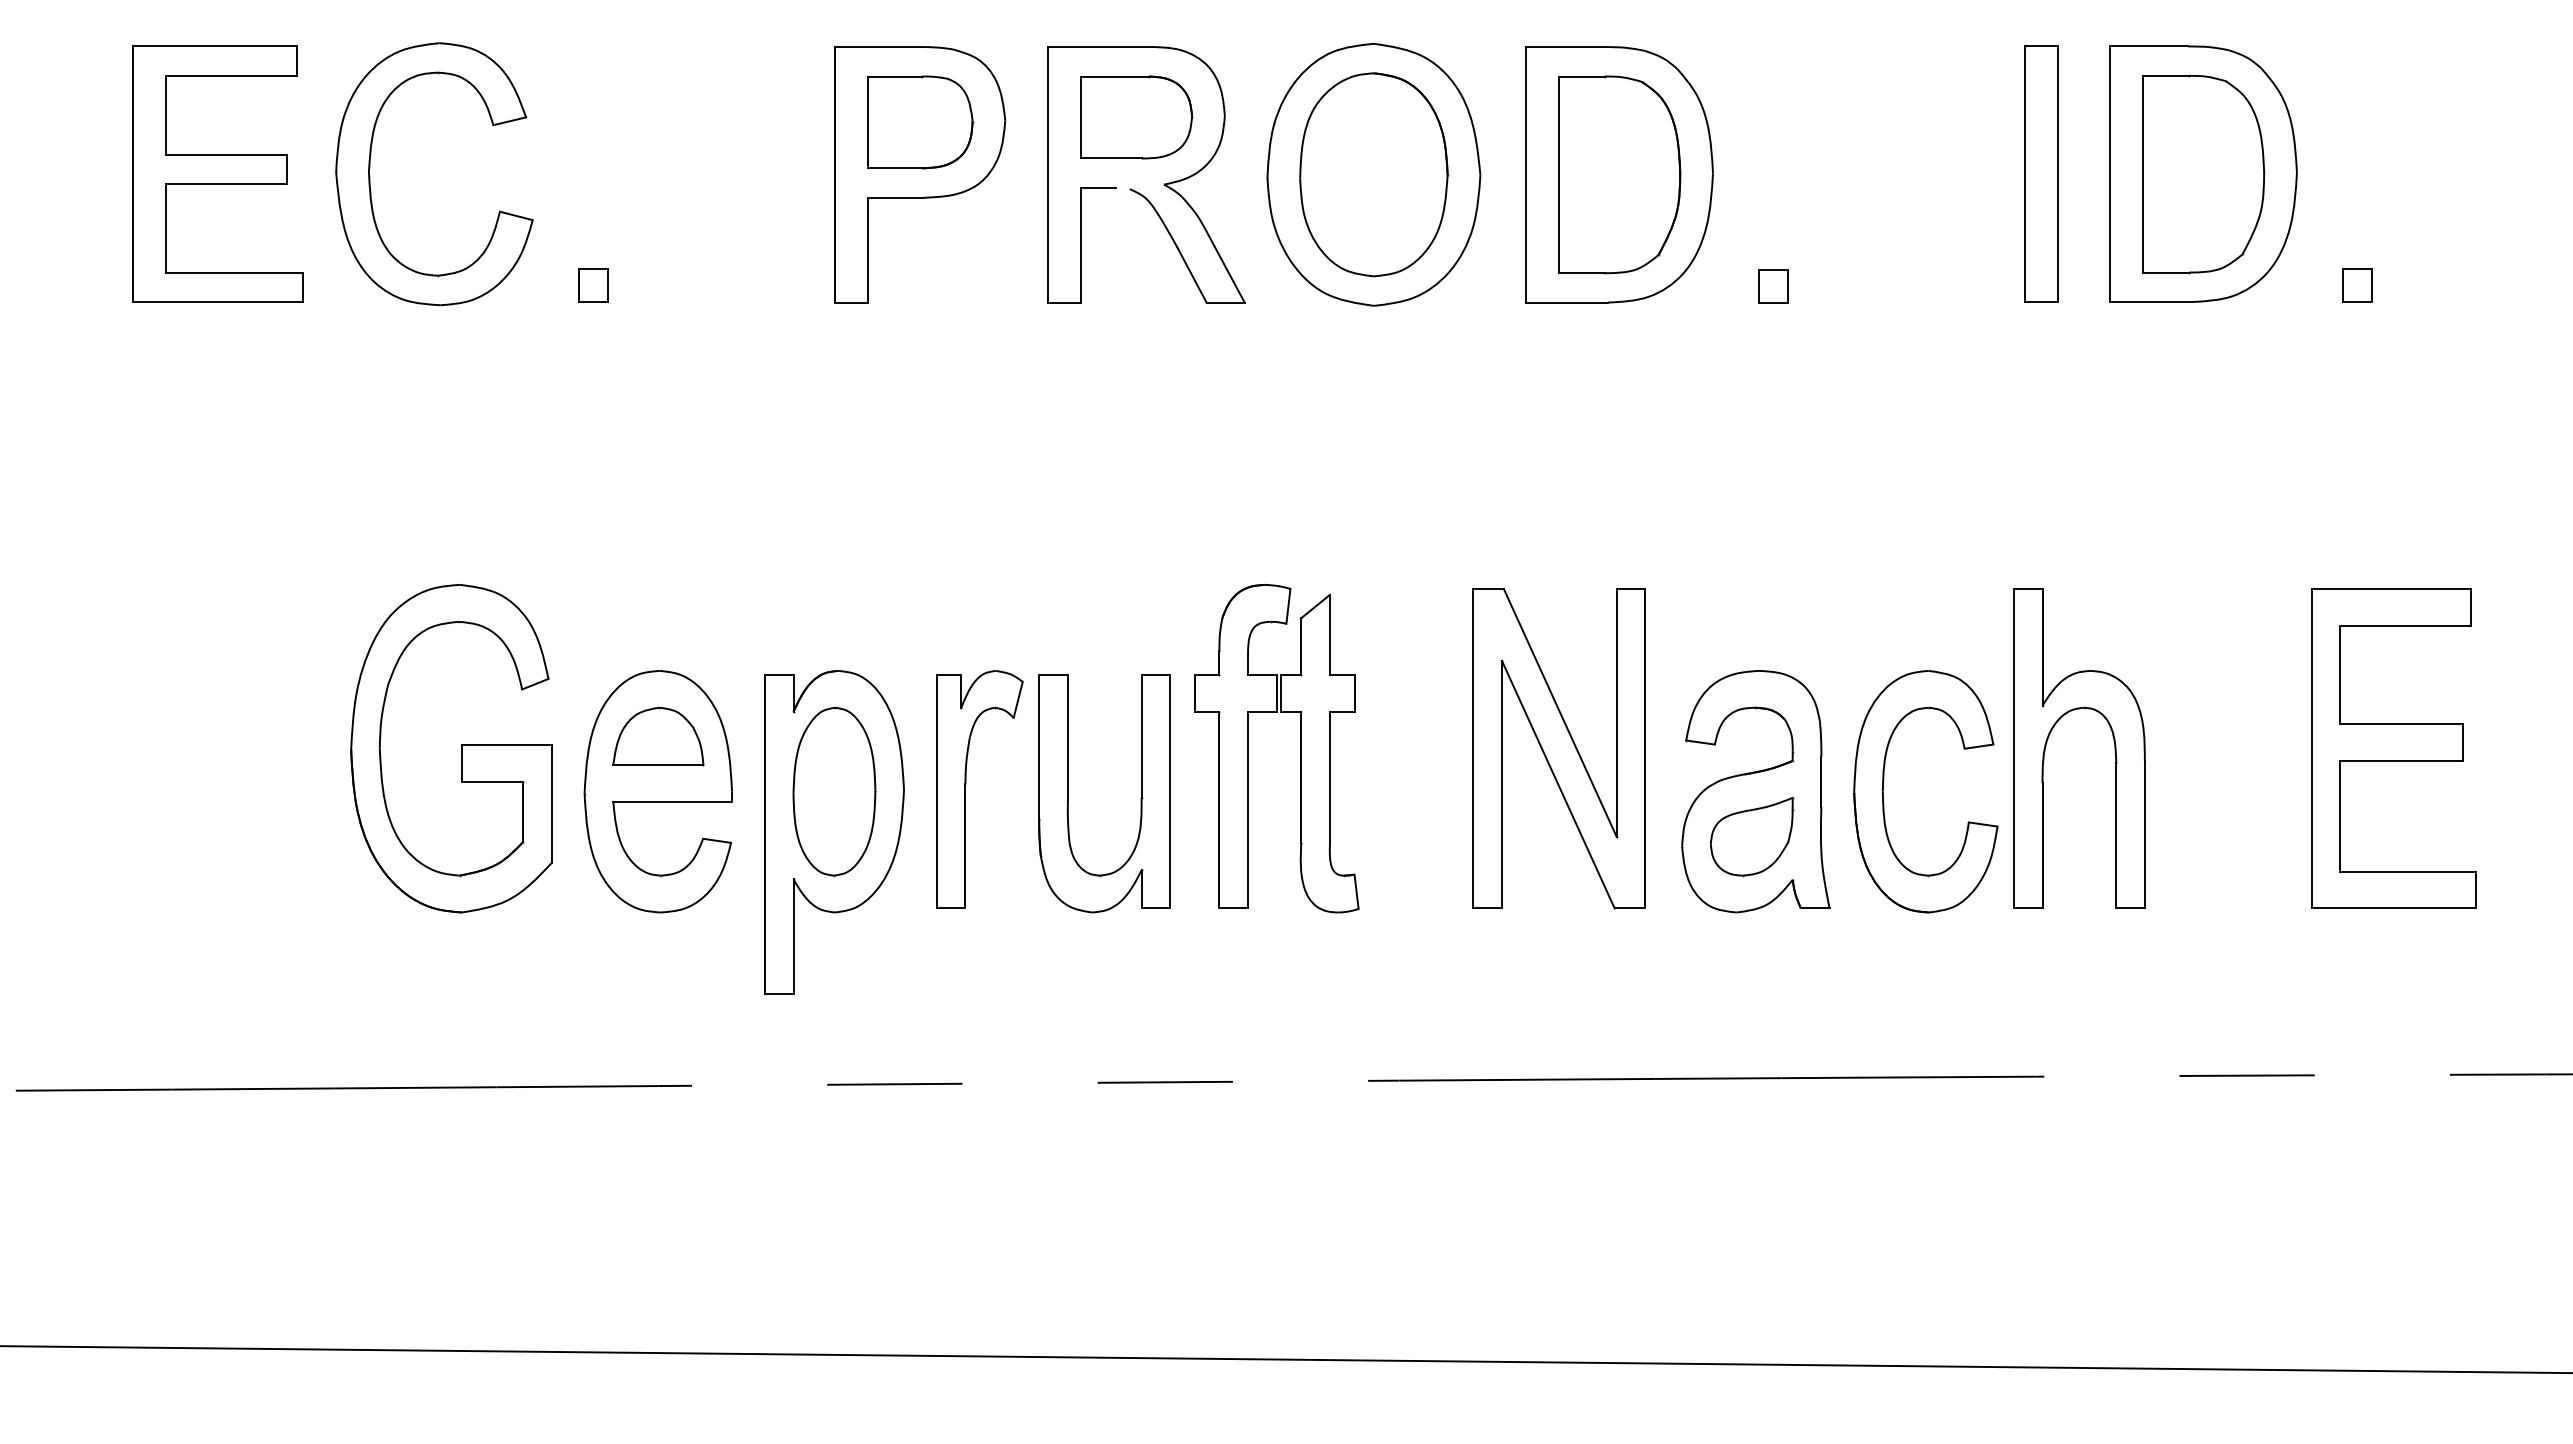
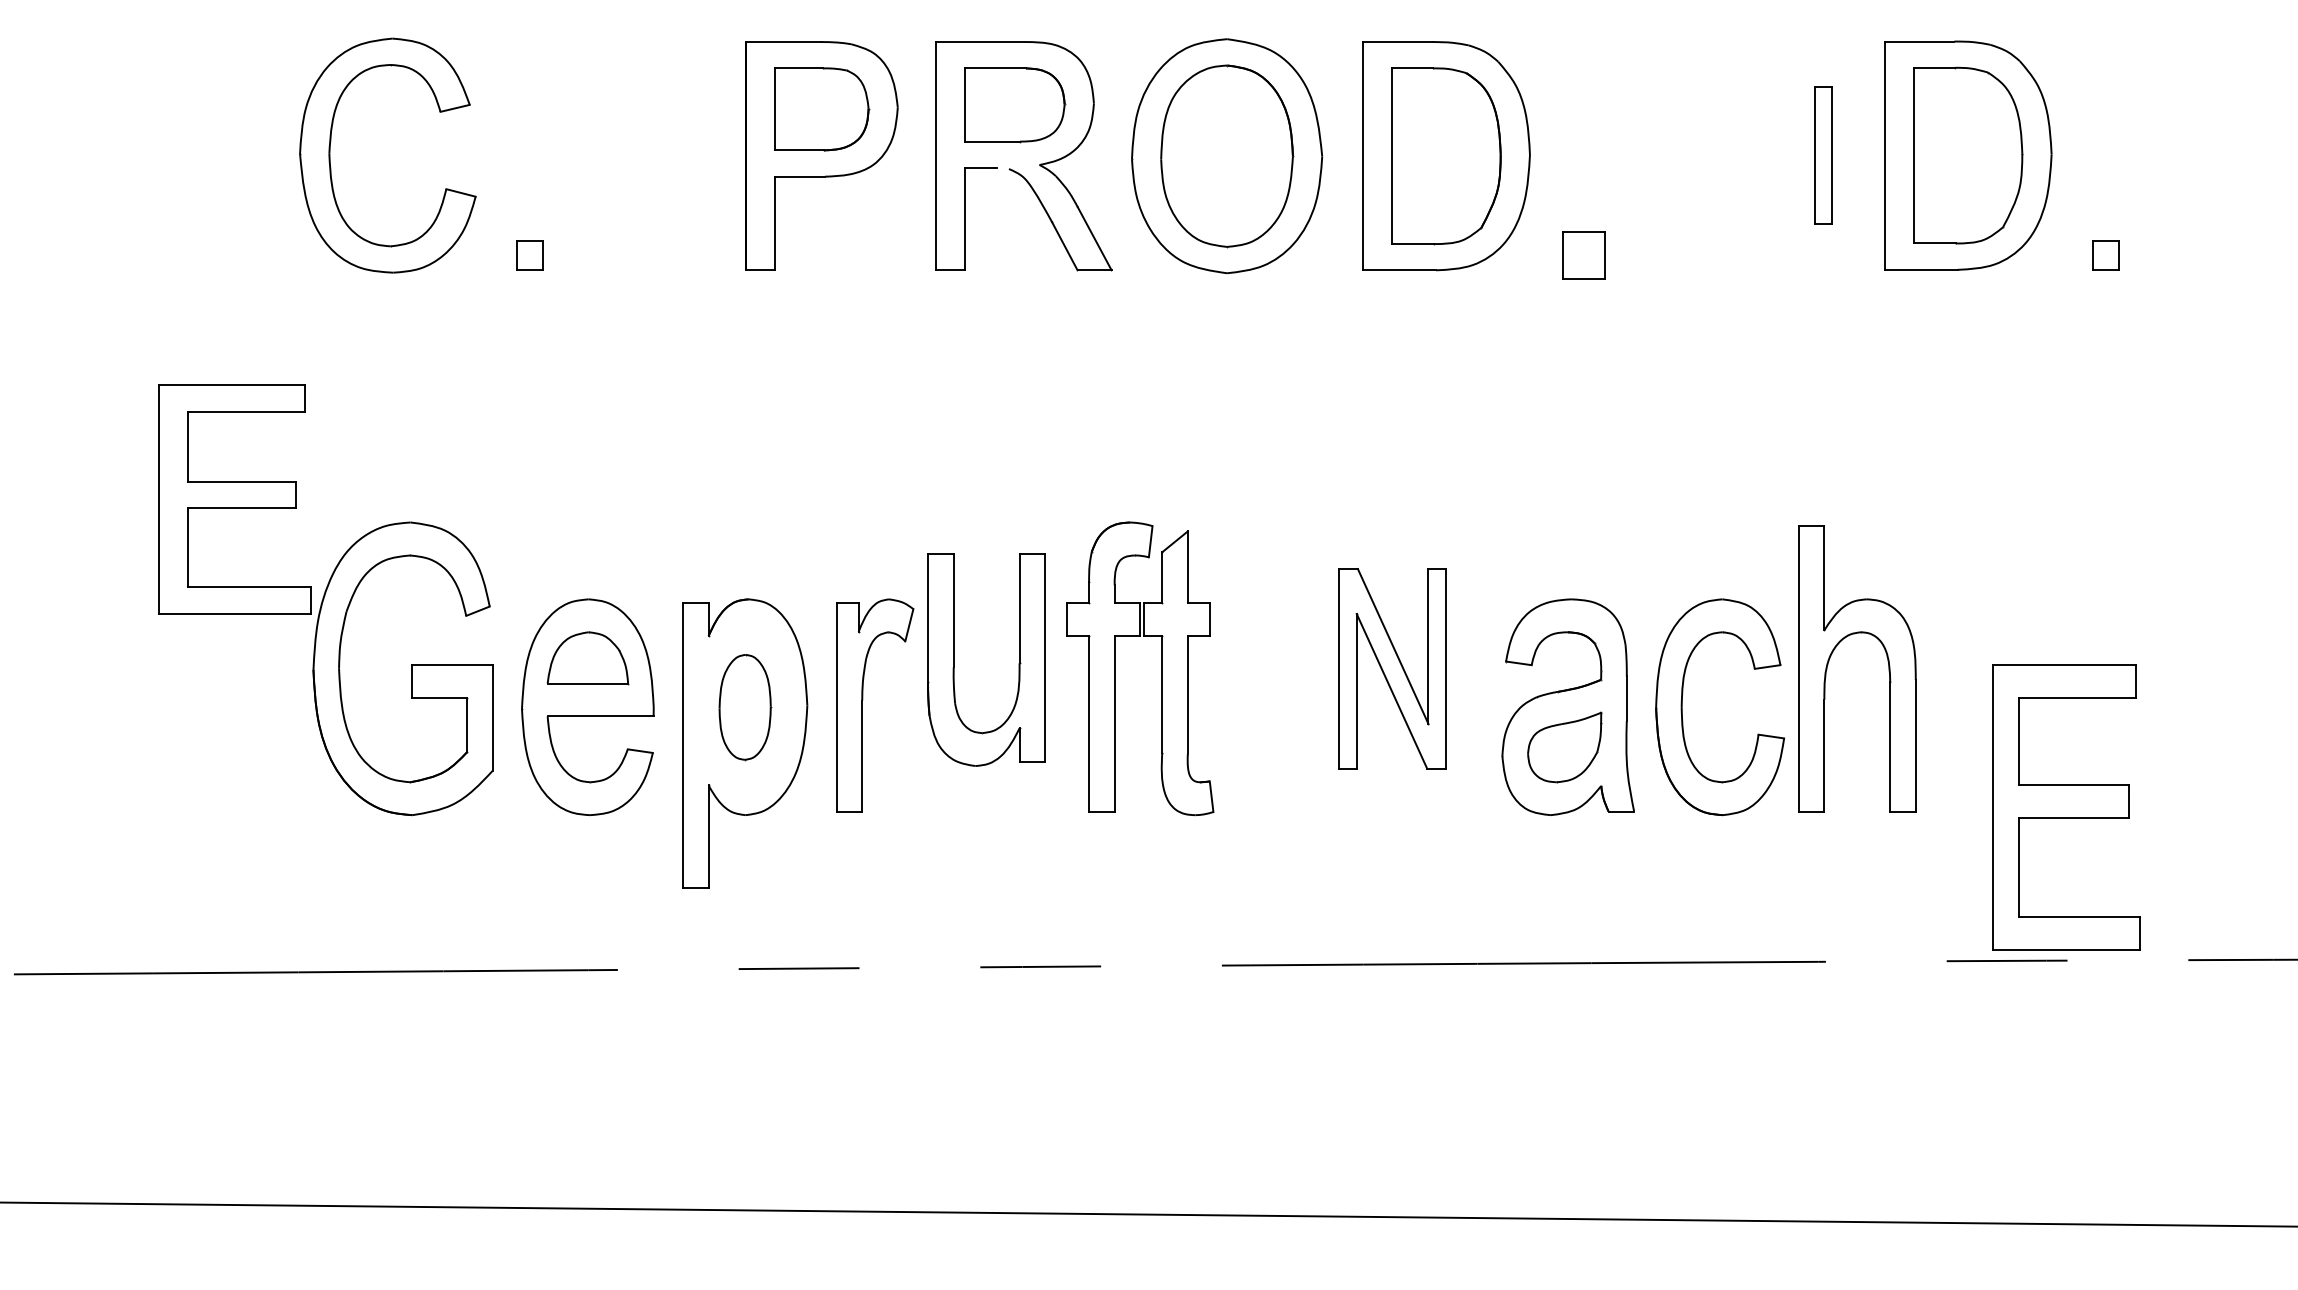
part: (217, 173) -> (234, 498), moved
part: (2041, 173) -> (1823, 155), size x0.6
part: (1773, 286) -> (1584, 255), size x1.6
part: (1558, 748) -> (1391, 668), size x0.7
part: (2393, 748) -> (2066, 807), moved
part: (834, 791) -> (745, 707), size x0.7
part: (1068, 793) -> (954, 659), moved

